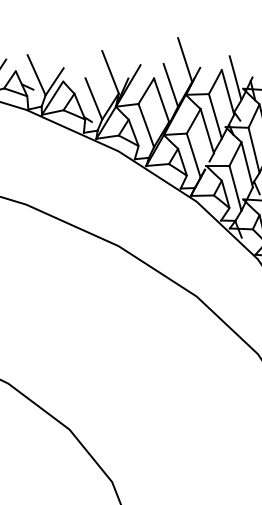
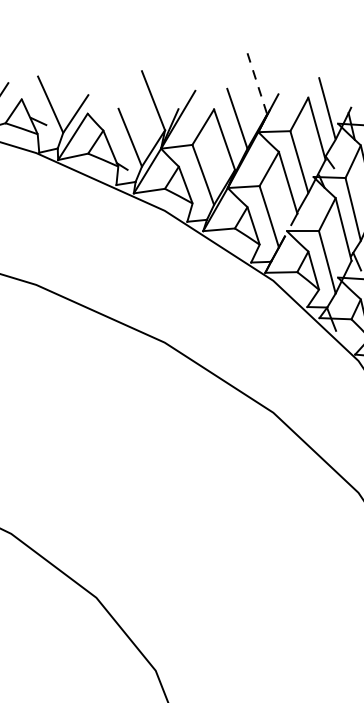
line: (185, 60) -> (257, 84), solid -> dashed

